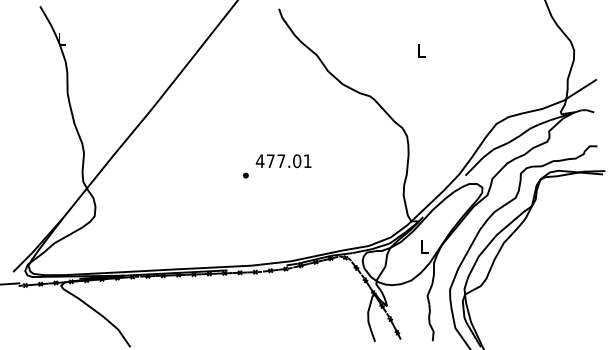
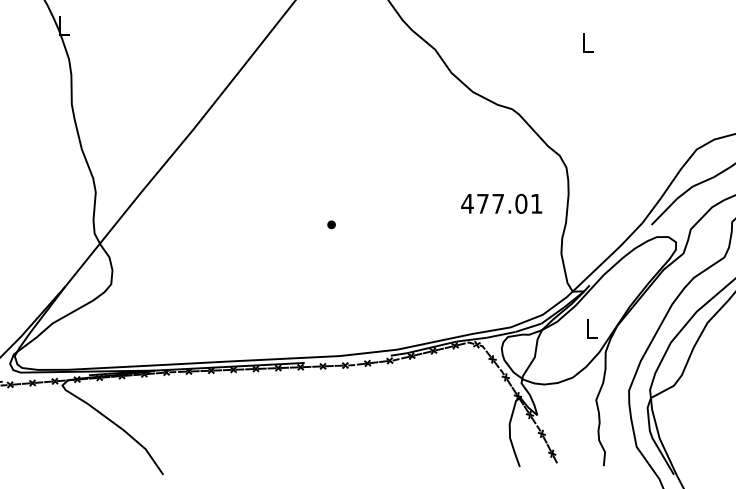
text: (283, 161) -> (501, 204), moved

